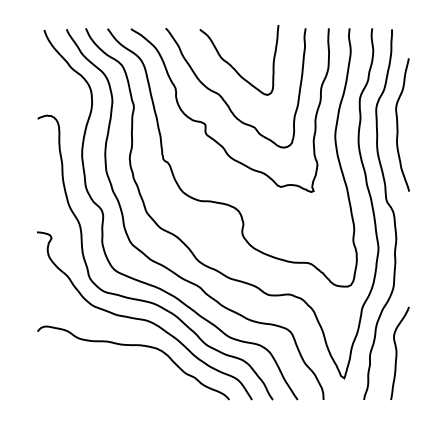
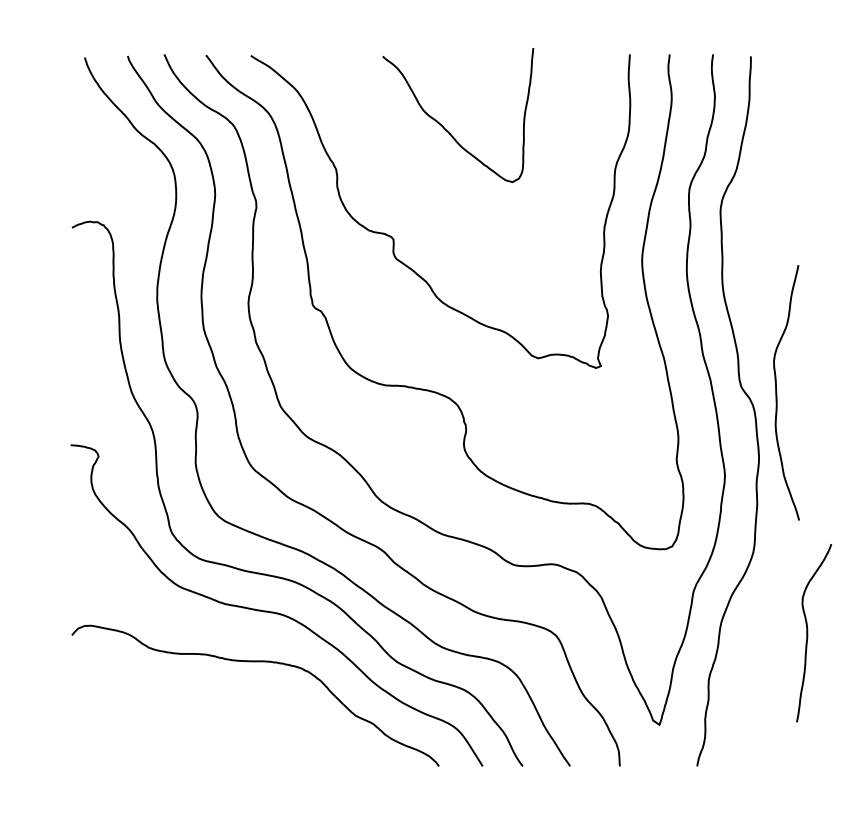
curve: (222, 96) -> (426, 184), removed
curve: (398, 124) -> (778, 391), moved
curve: (397, 352) -> (809, 631), moved

